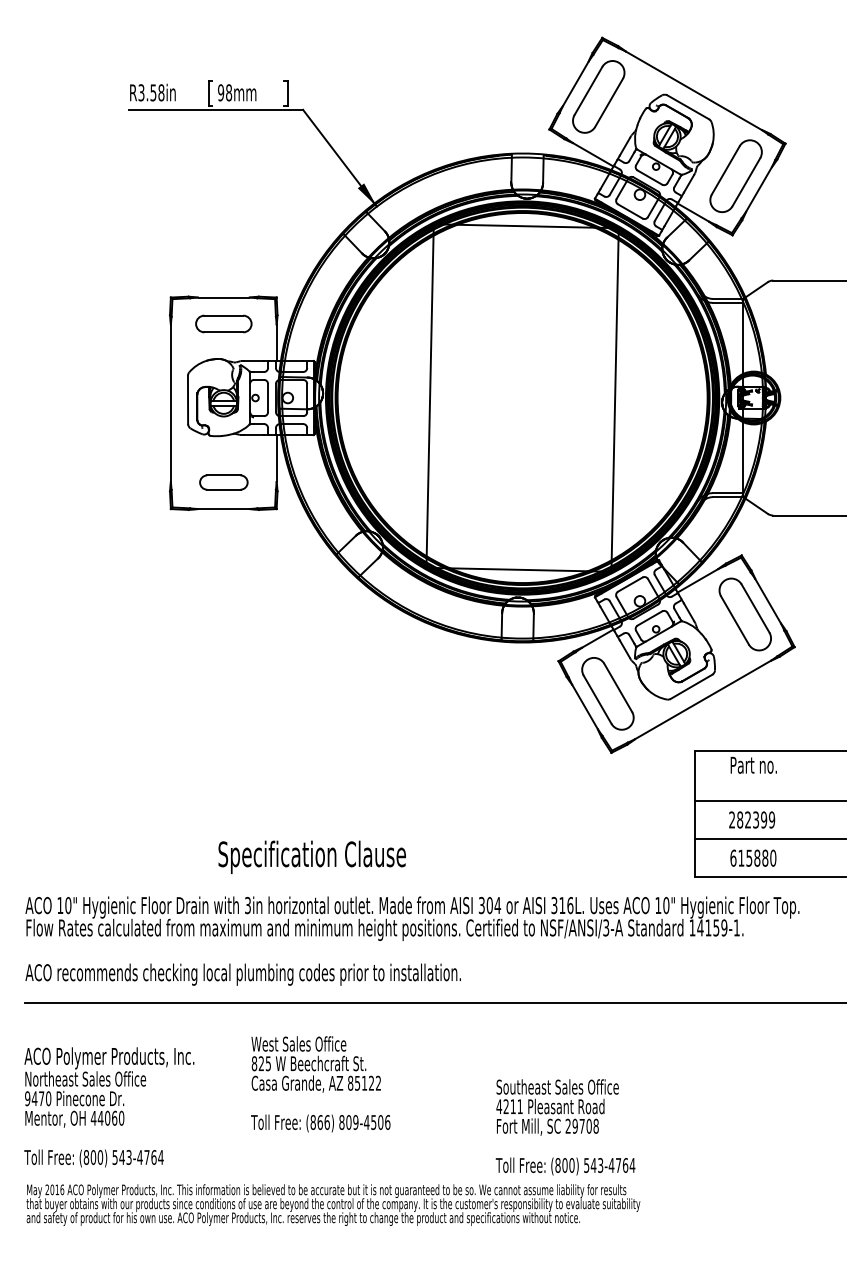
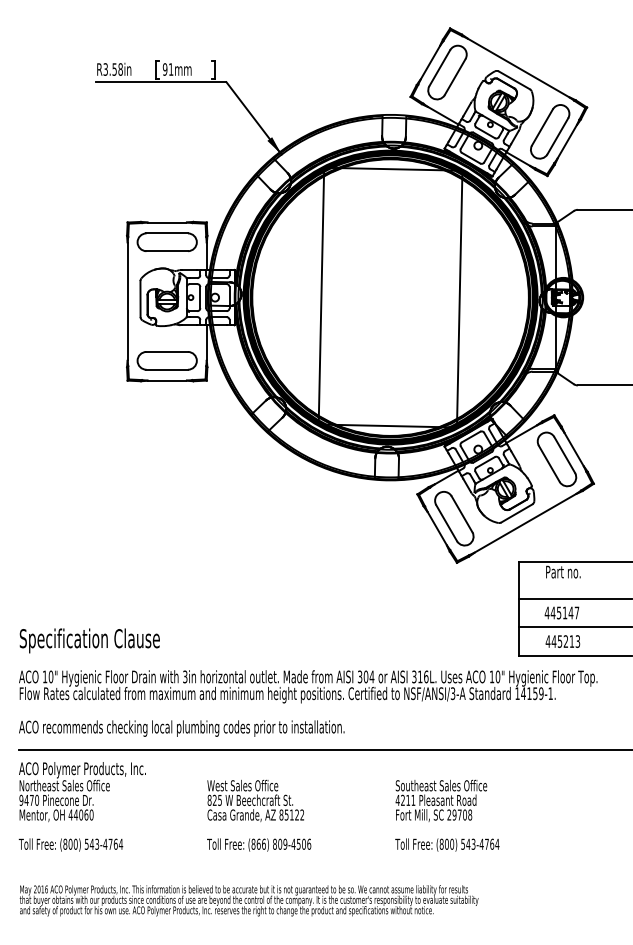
text: (229, 92) -> (171, 69), 98mm -> 91mm
part: (223, 323) -> (167, 241), size x1.43
part: (223, 482) -> (167, 360), size x1.67
text: (751, 819) -> (561, 612), 282399 -> 445147
text: (311, 856) -> (89, 640), moved
text: (753, 857) -> (563, 641), 615880 -> 445213
text: (320, 1084) -> (258, 815), moved
text: (109, 1107) -> (82, 806), moved
text: (565, 1127) -> (447, 815), moved

